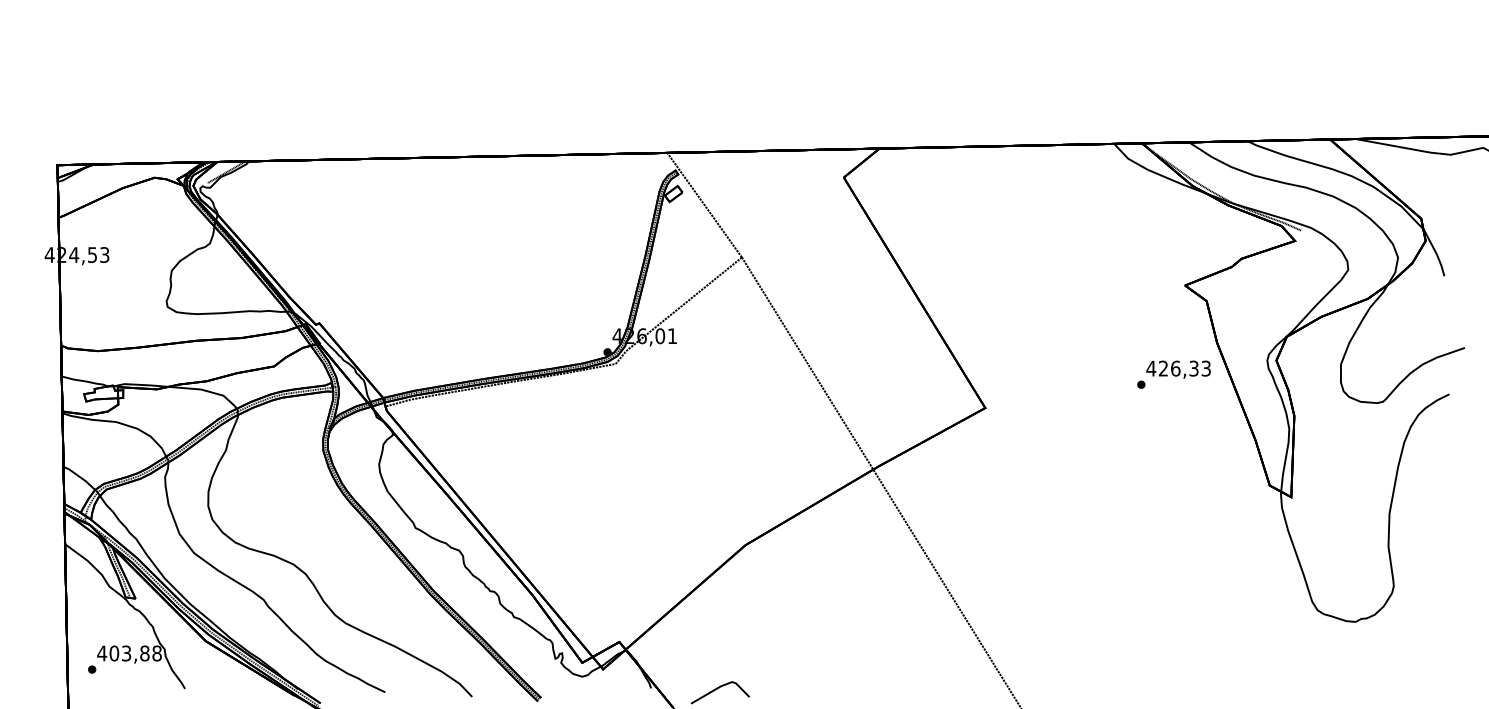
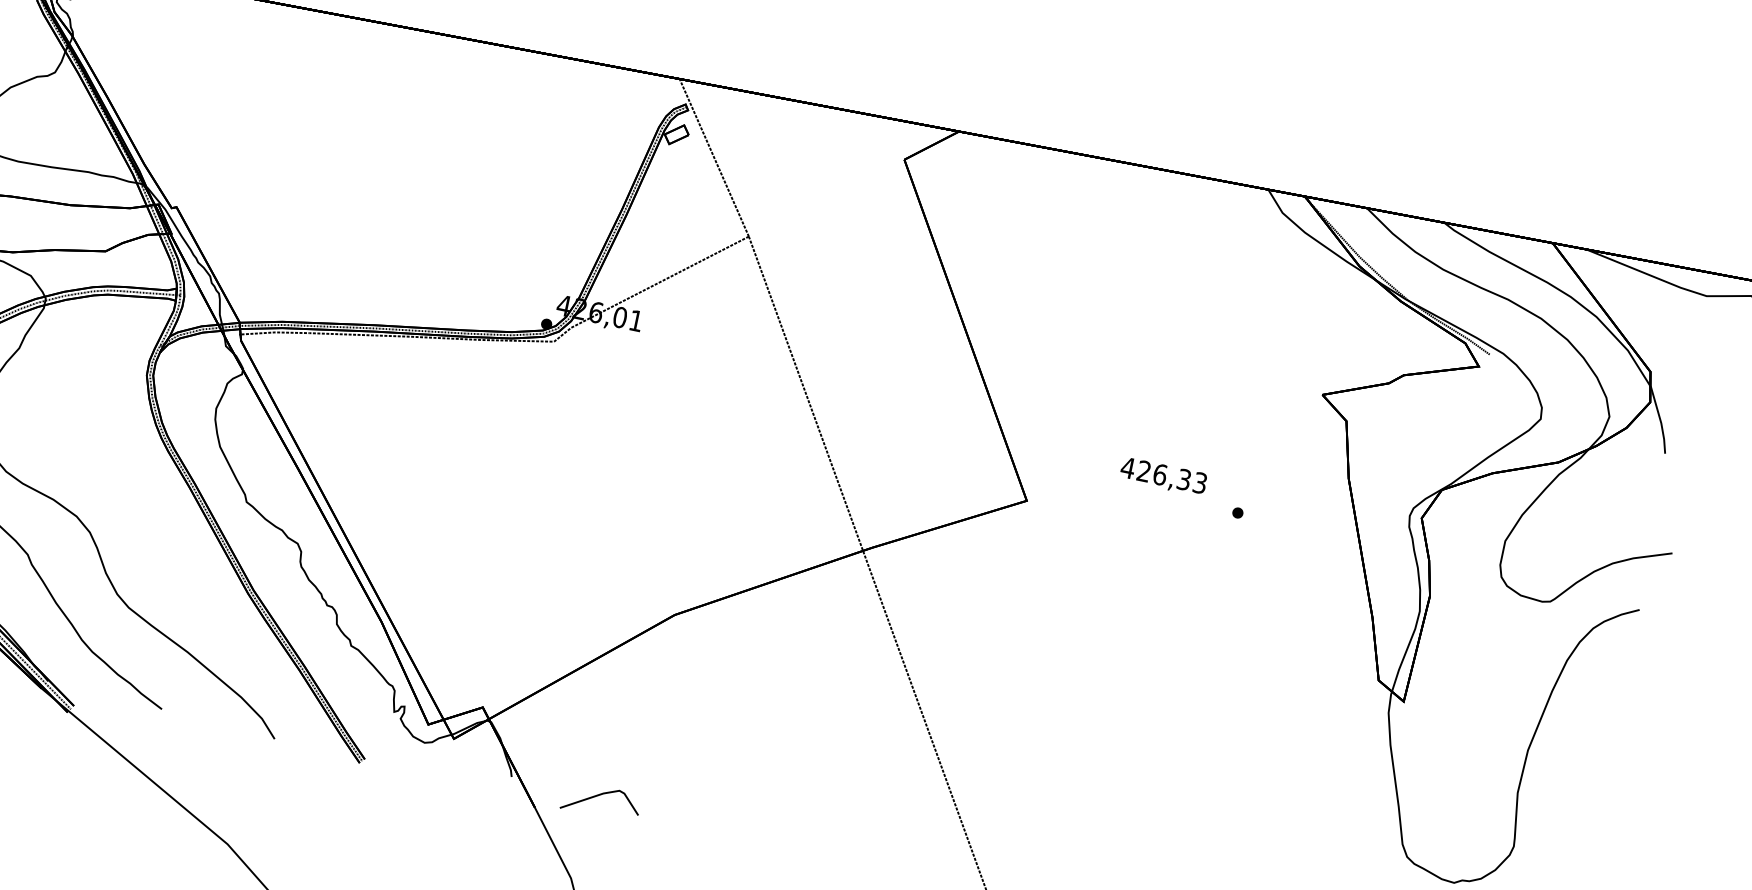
text: (1178, 369) -> (1163, 476), moved

